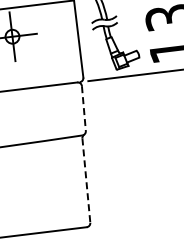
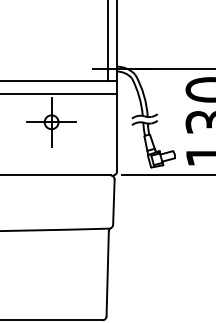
line: (83, 108) -> (113, 202), dashed -> solid
line: (86, 181) -> (107, 274), dashed -> solid

